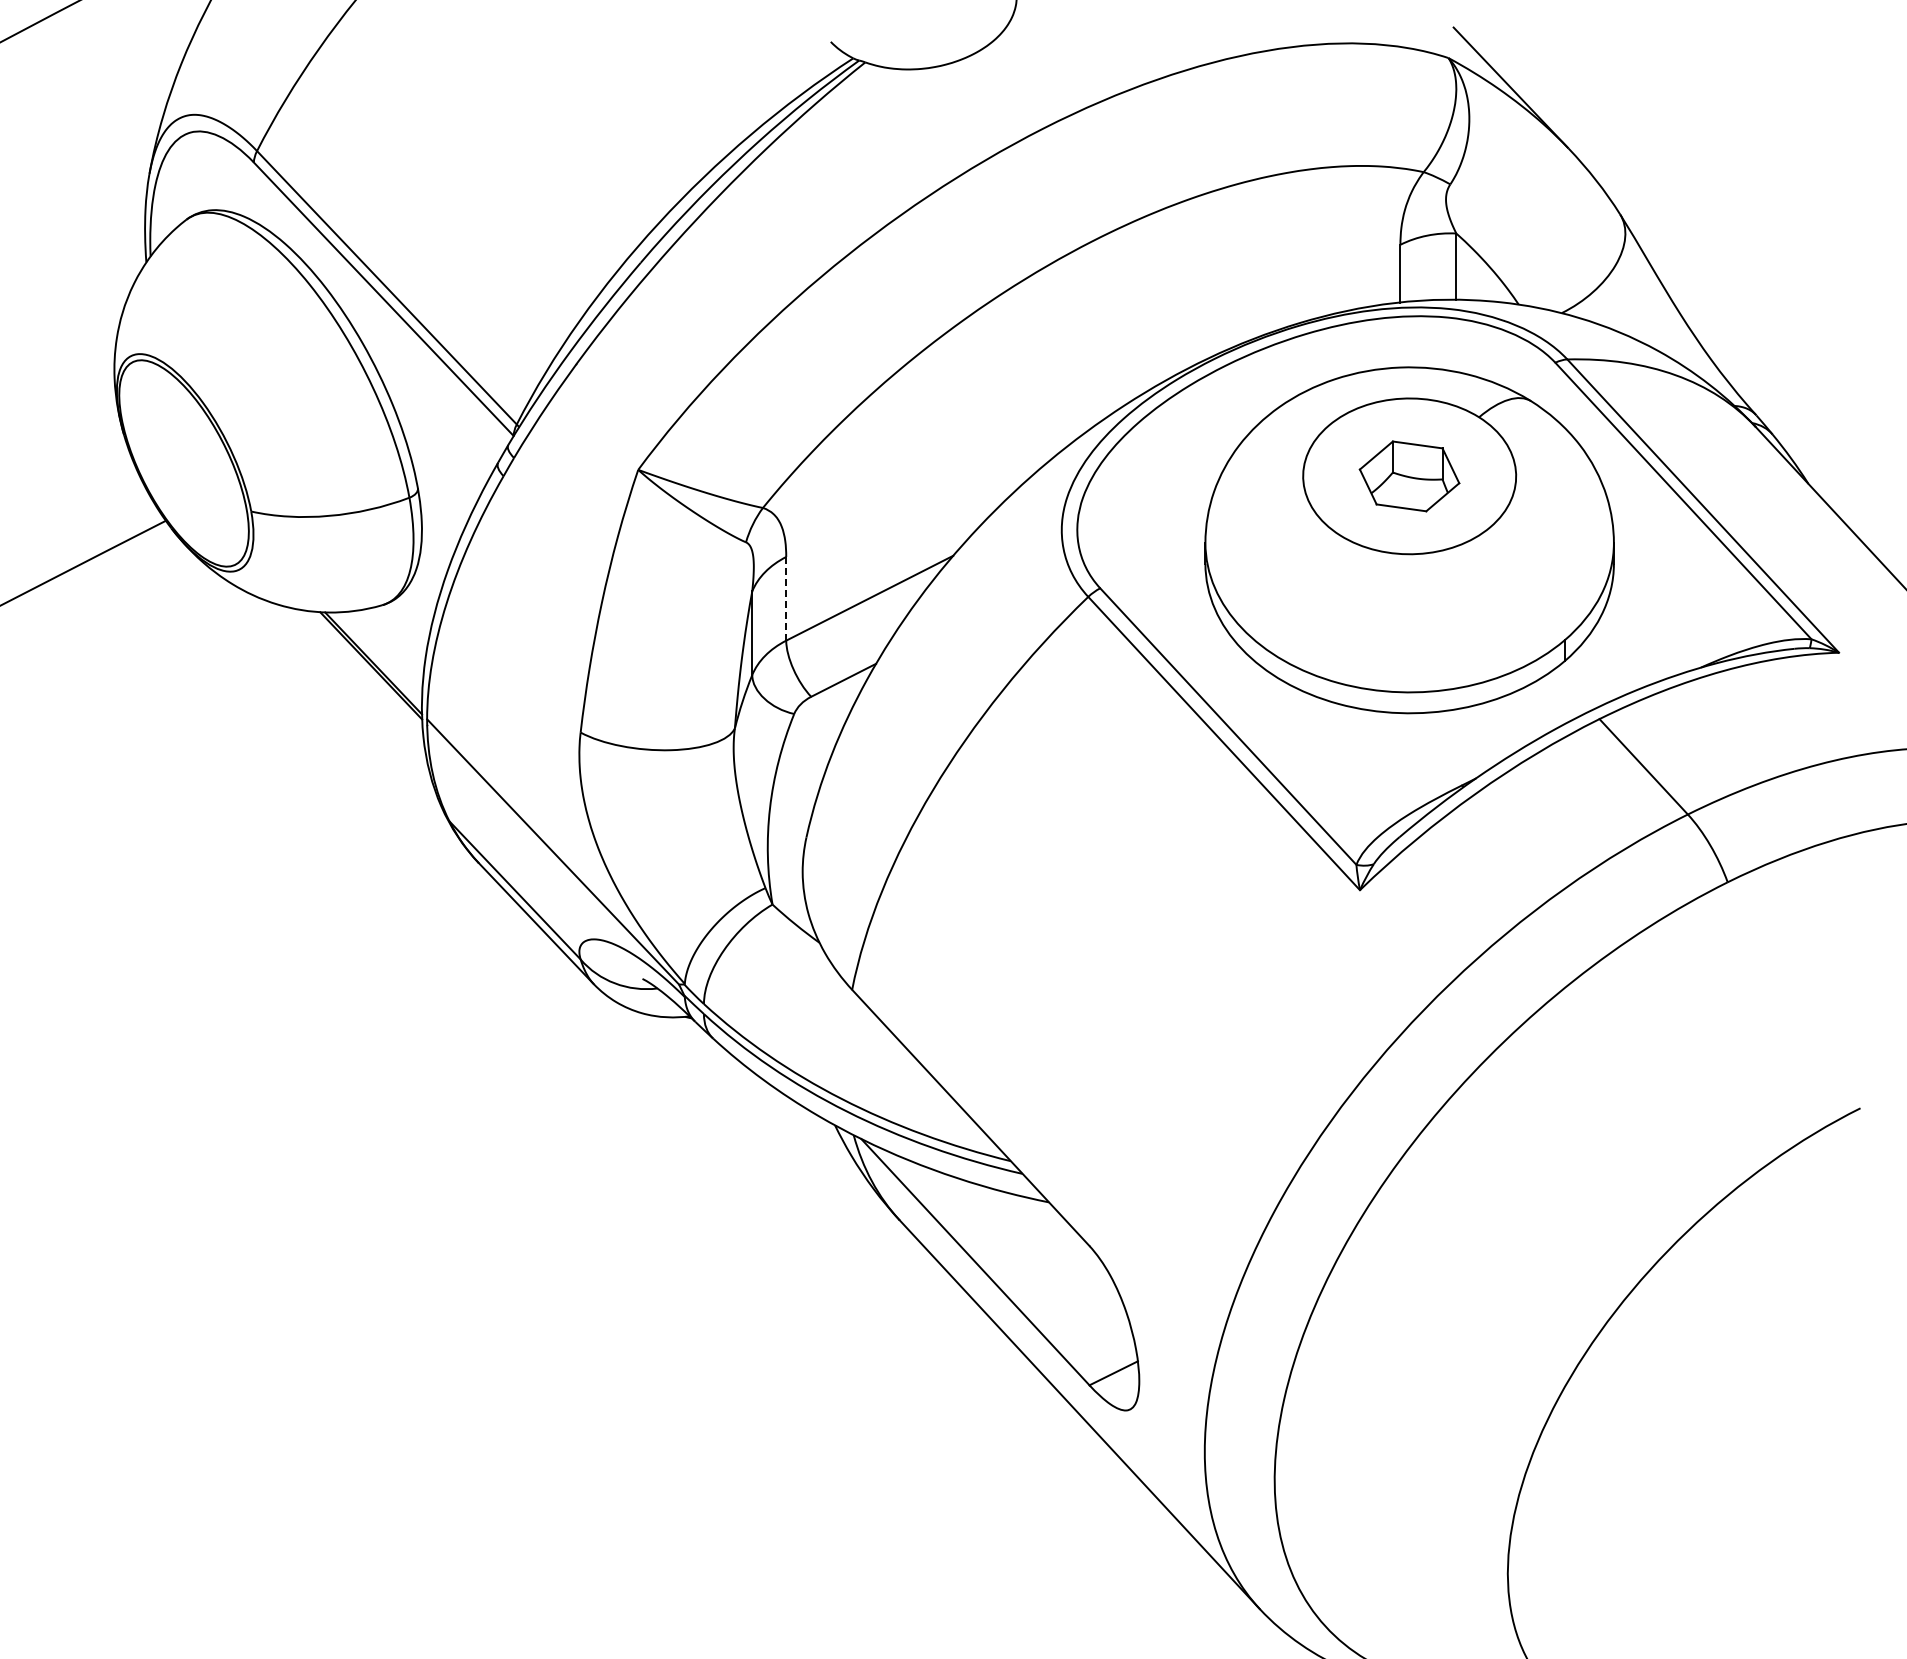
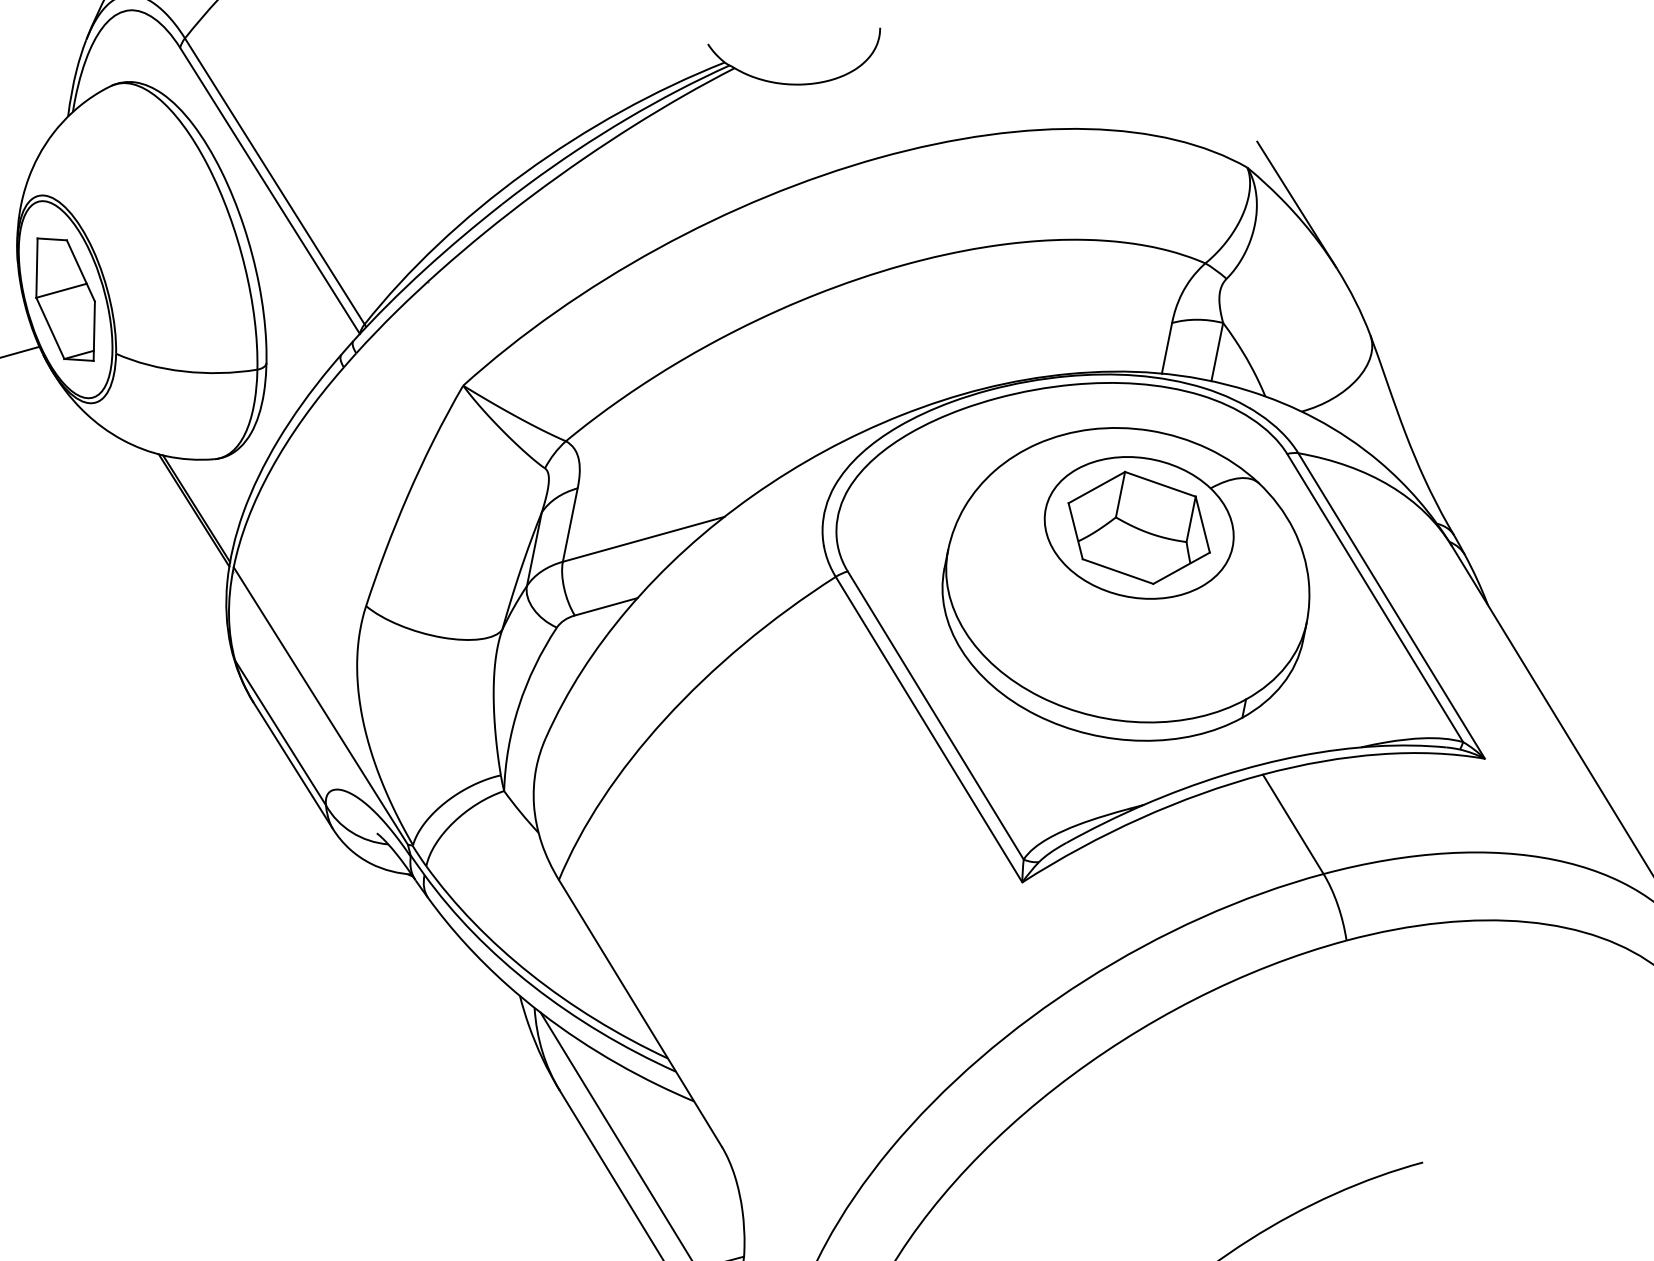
part: (183, 463) -> (65, 299), added
part: (1409, 476) -> (1139, 528), size x1.67
line: (786, 598) -> (570, 524), dashed -> solid

